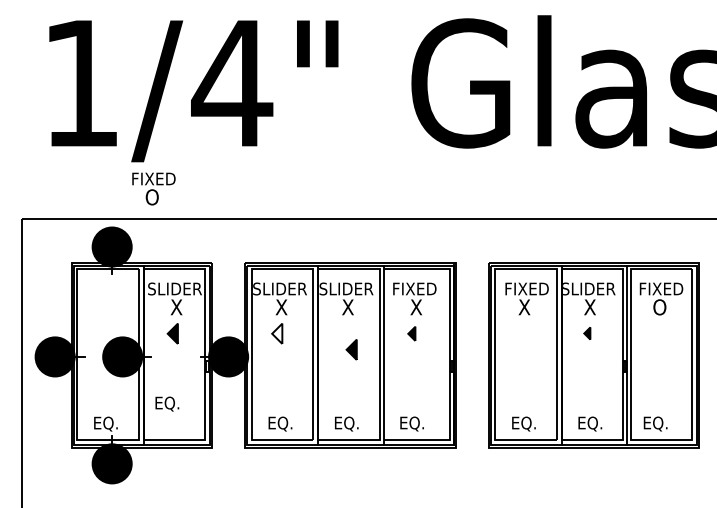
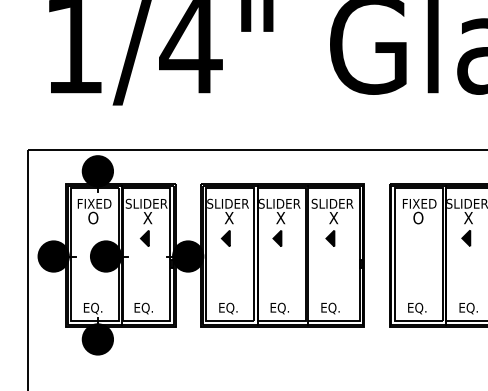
text: (153, 188) -> (94, 211), moved
text: (414, 288) -> (332, 203), FIXED -> SLIDER
text: (524, 307) -> (417, 218), X -> O
fill: (277, 333) -> (226, 238), added
part: (411, 333) -> (330, 238), size x1.43
part: (587, 333) -> (466, 238), size x1.67
part: (351, 349) -> (277, 238), moved
text: (167, 403) -> (143, 308), moved

